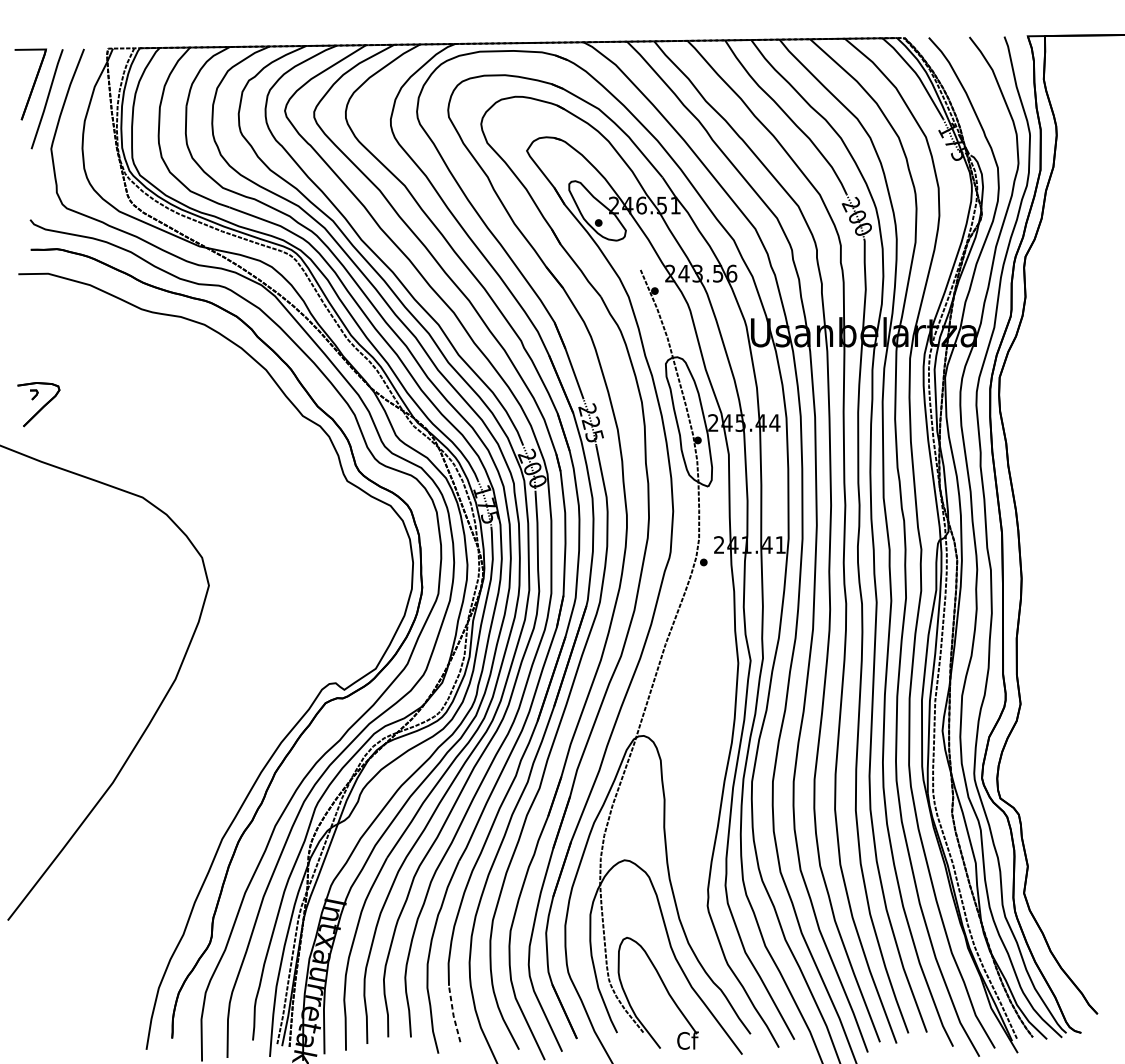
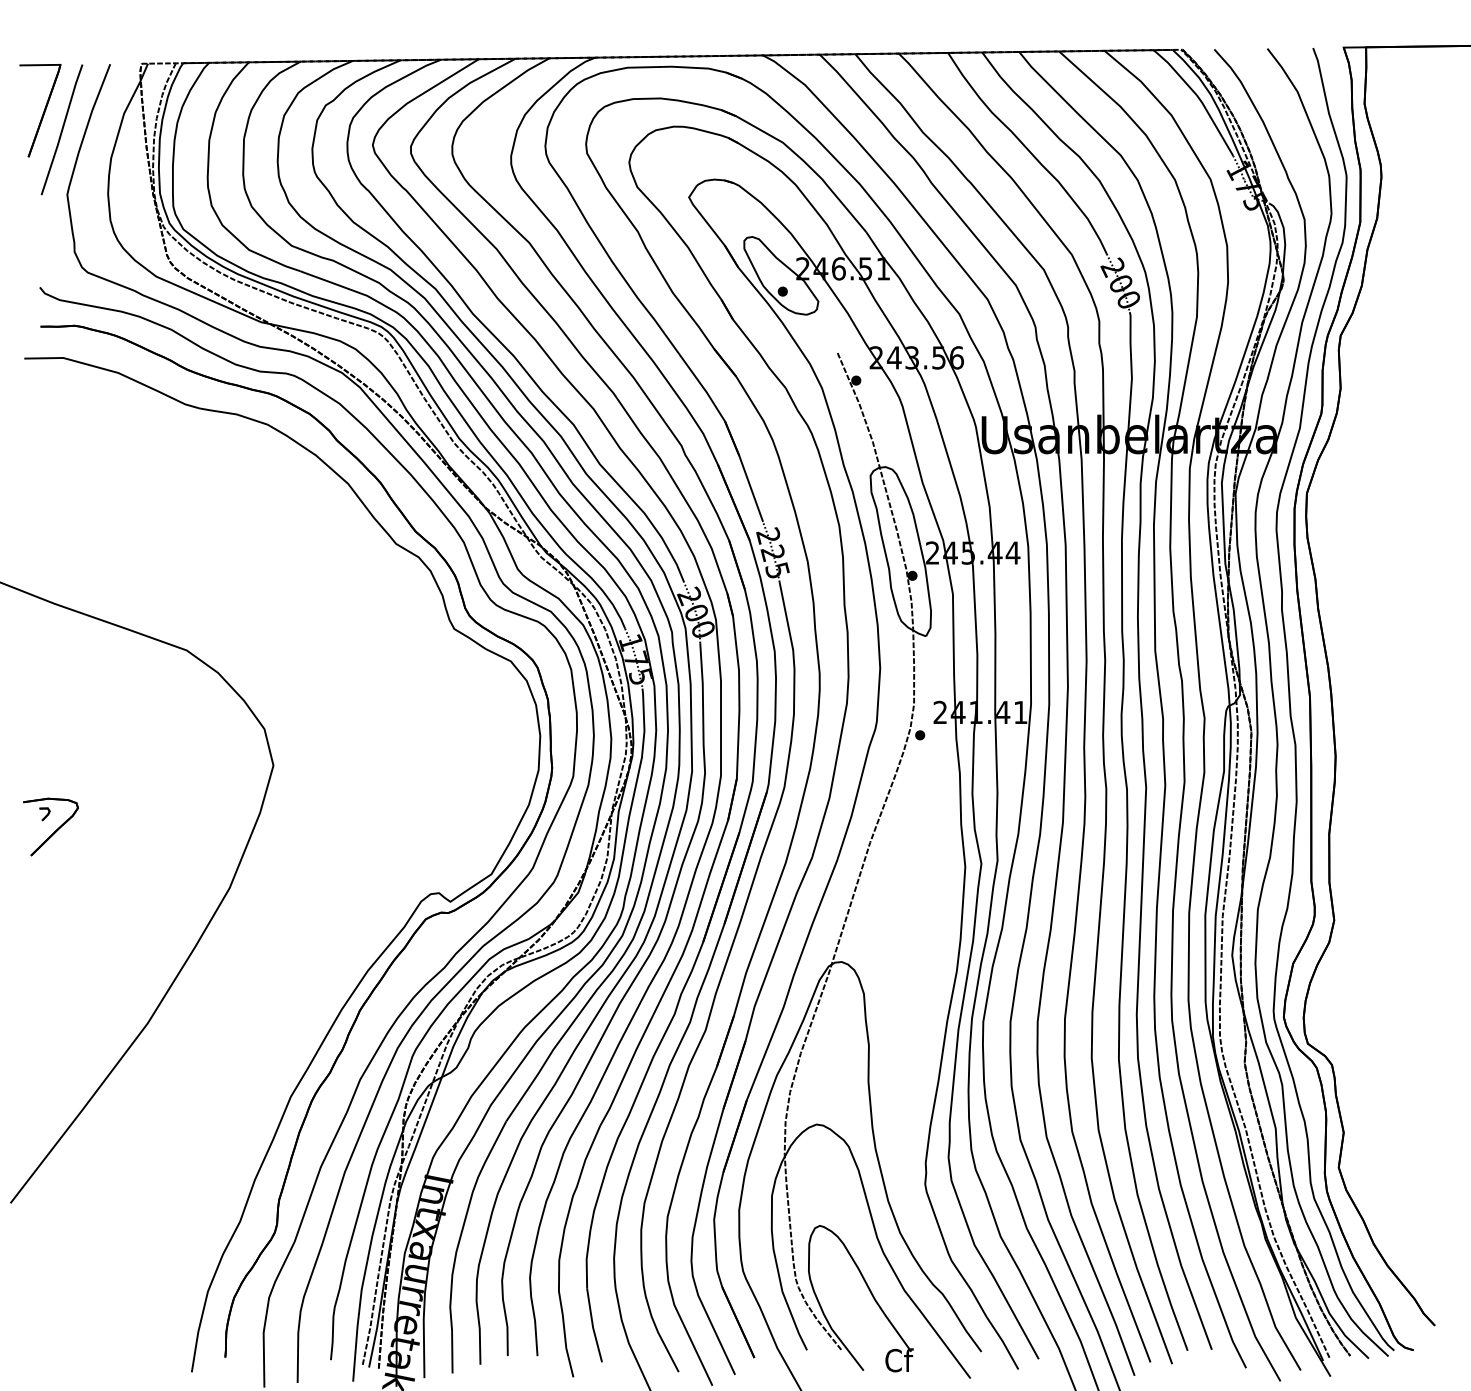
part: (42, 407) -> (55, 830), moved
line: (453, 1014) -> (592, 1325), dashed -> solid

